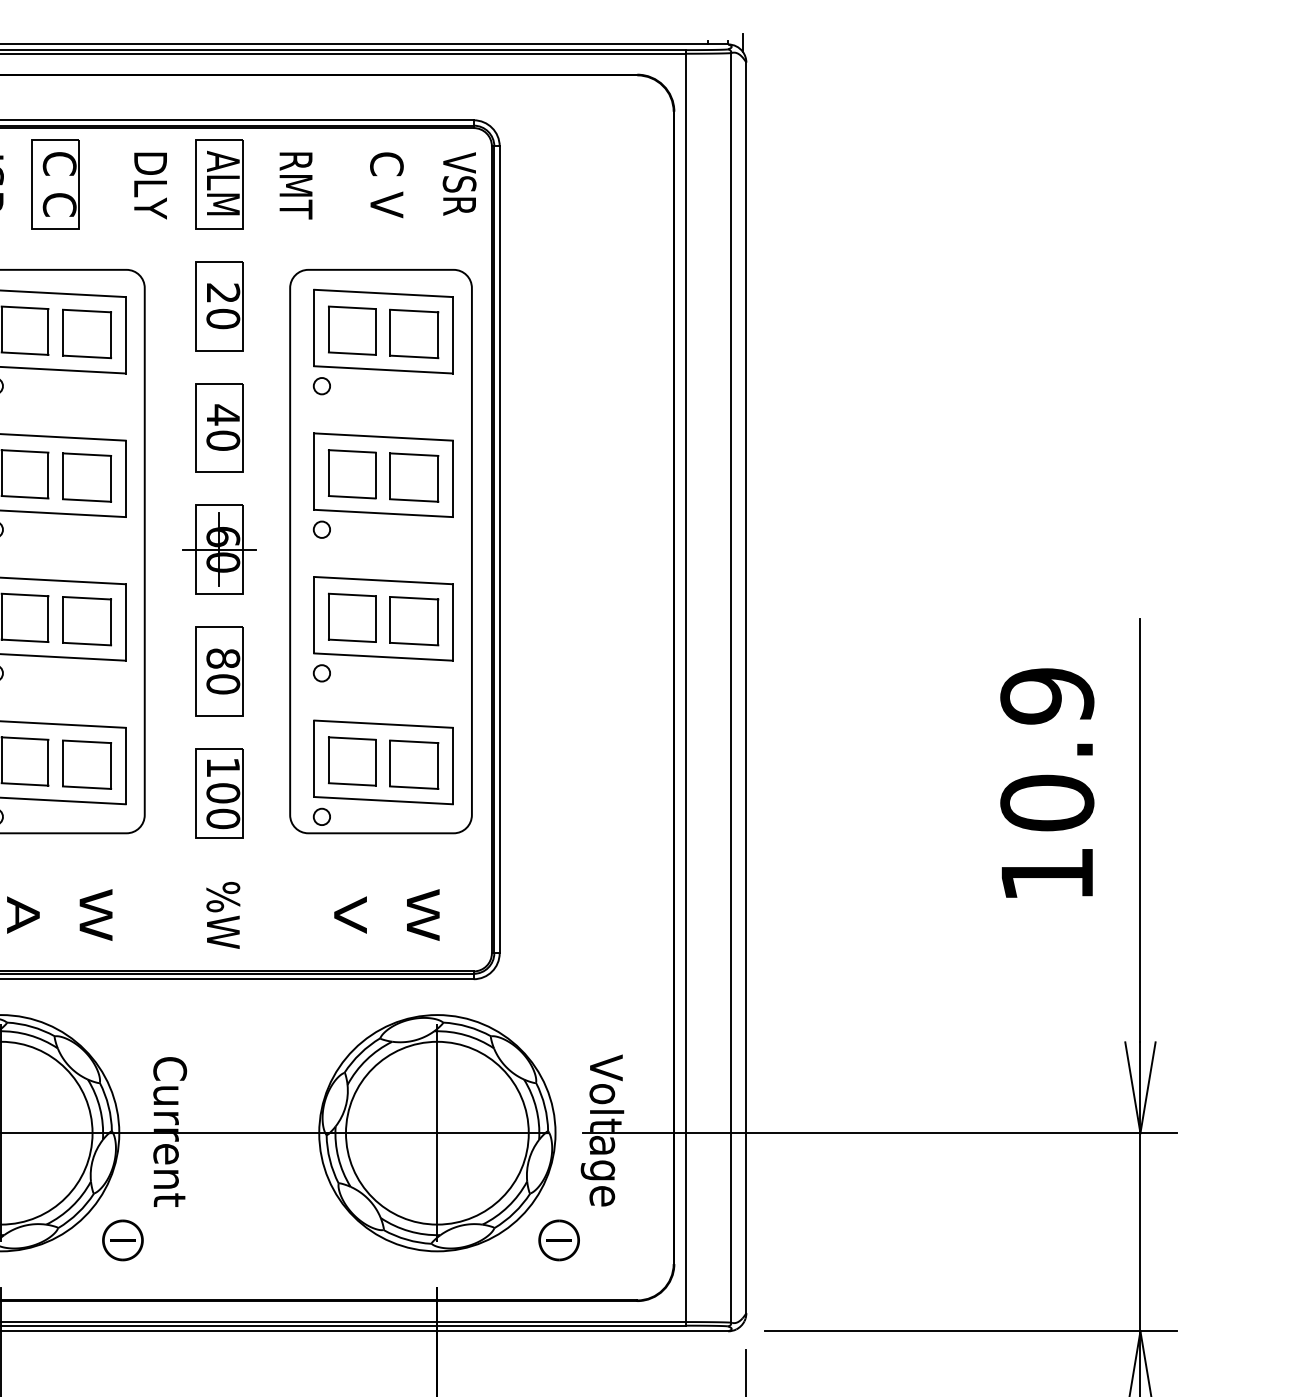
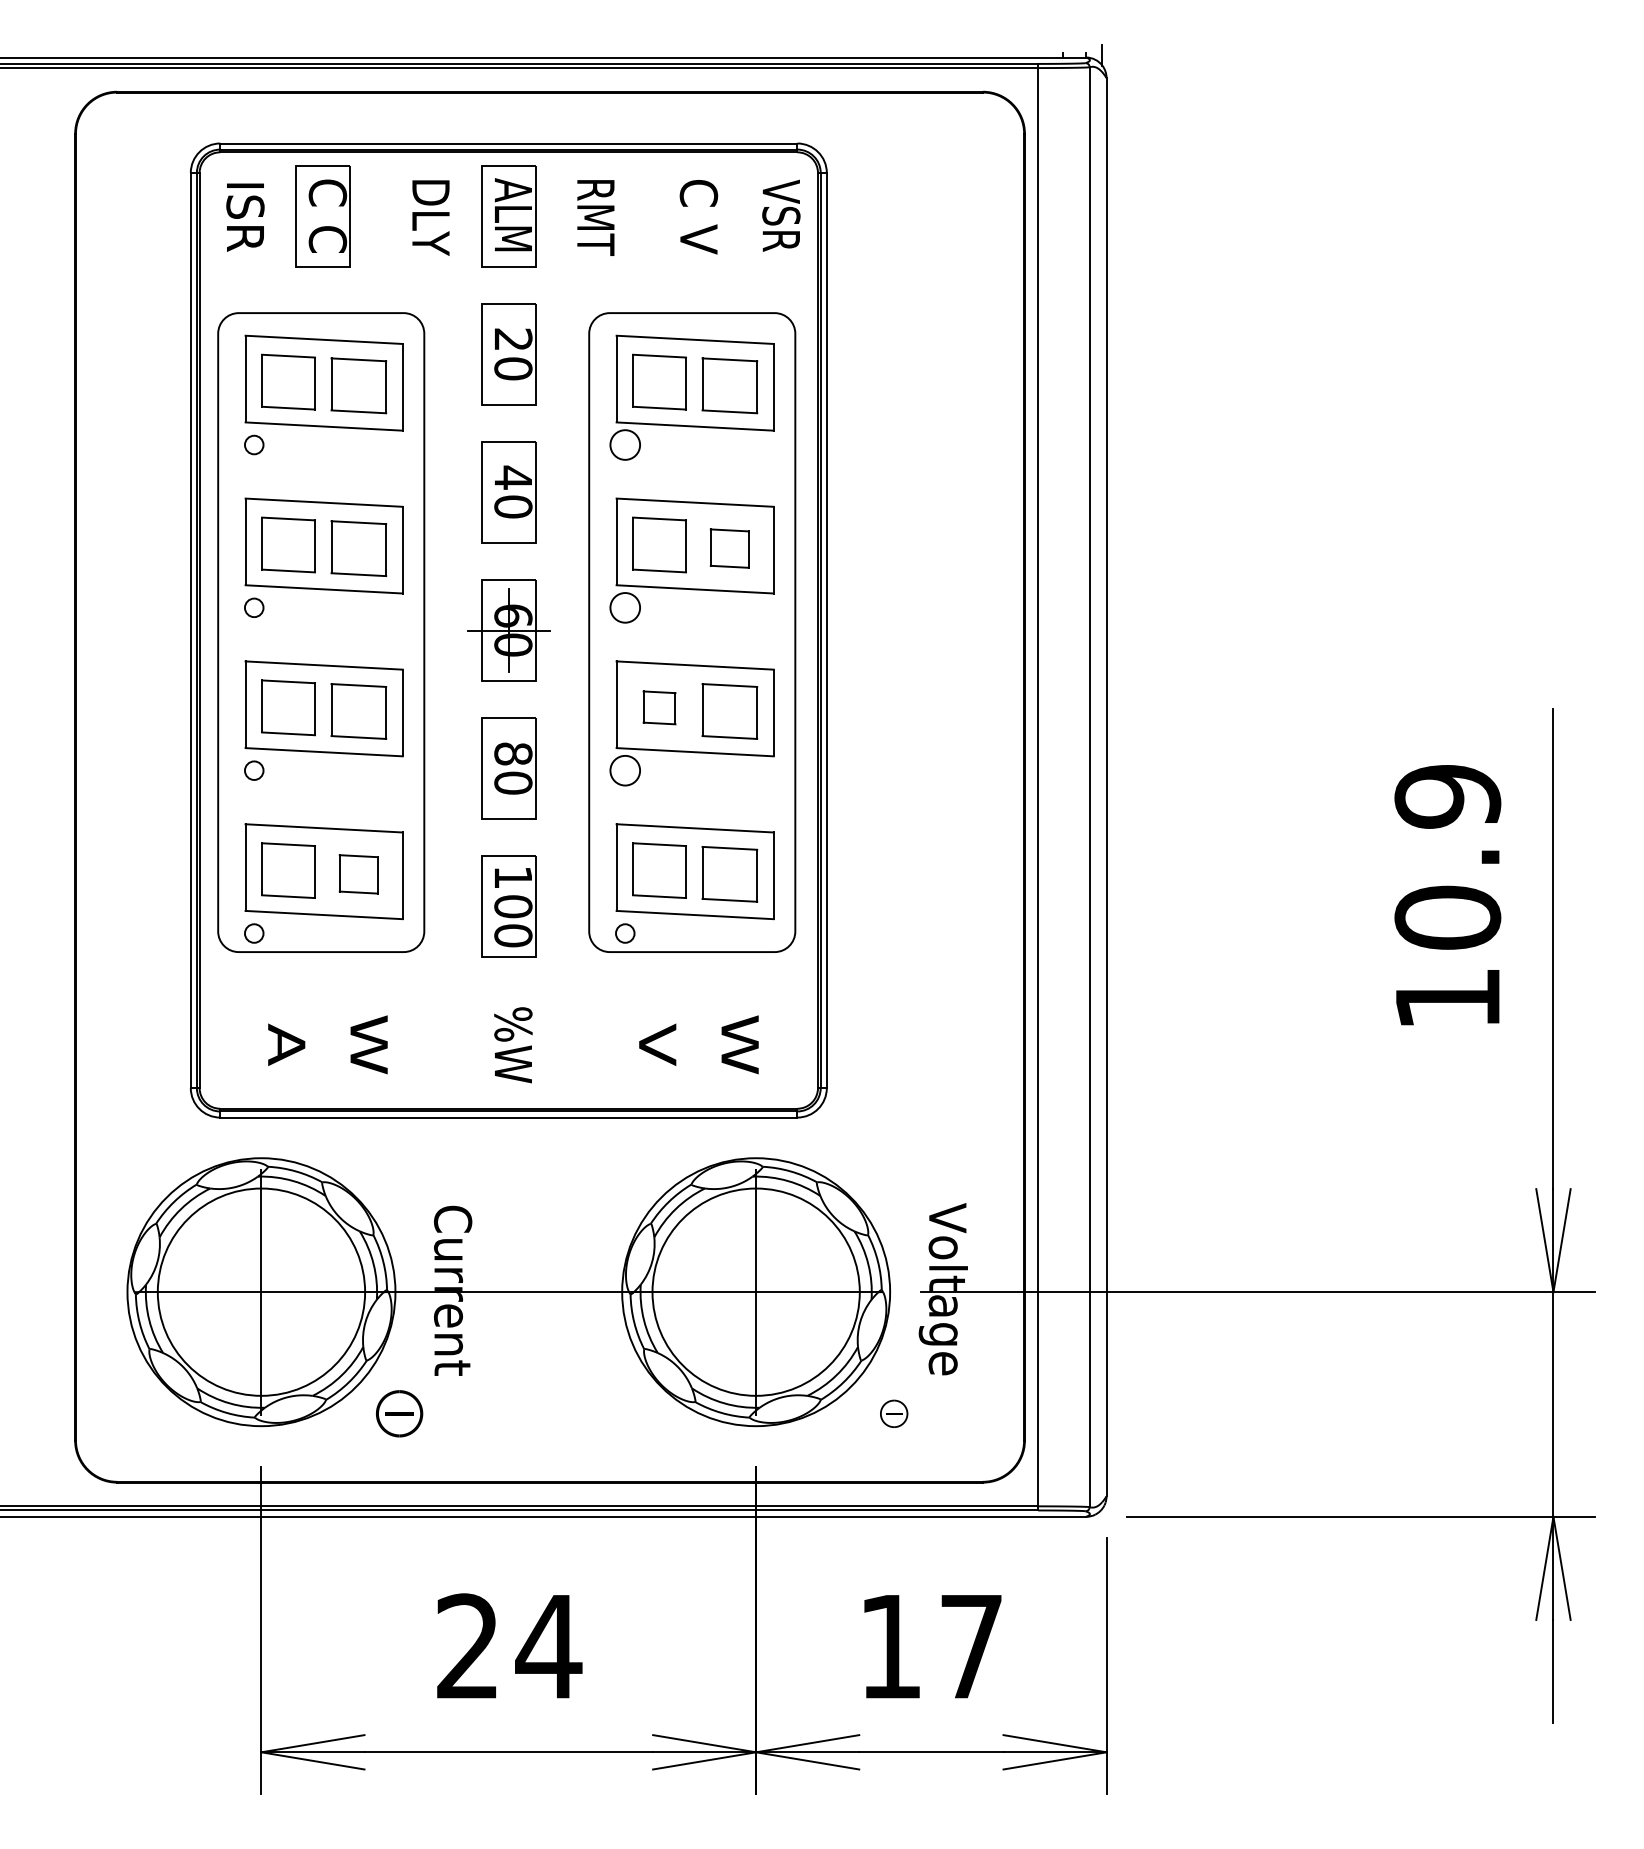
circle: (322, 385) -> (625, 444), size x1.6
part: (413, 477) -> (729, 548), size x0.7
circle: (322, 529) -> (625, 607), size x1.6
part: (352, 617) -> (659, 707), size x0.6
circle: (322, 673) -> (625, 770), size x1.6
part: (86, 764) -> (358, 874), size x0.7
part: (558, 1240) -> (893, 1413), size x0.6

